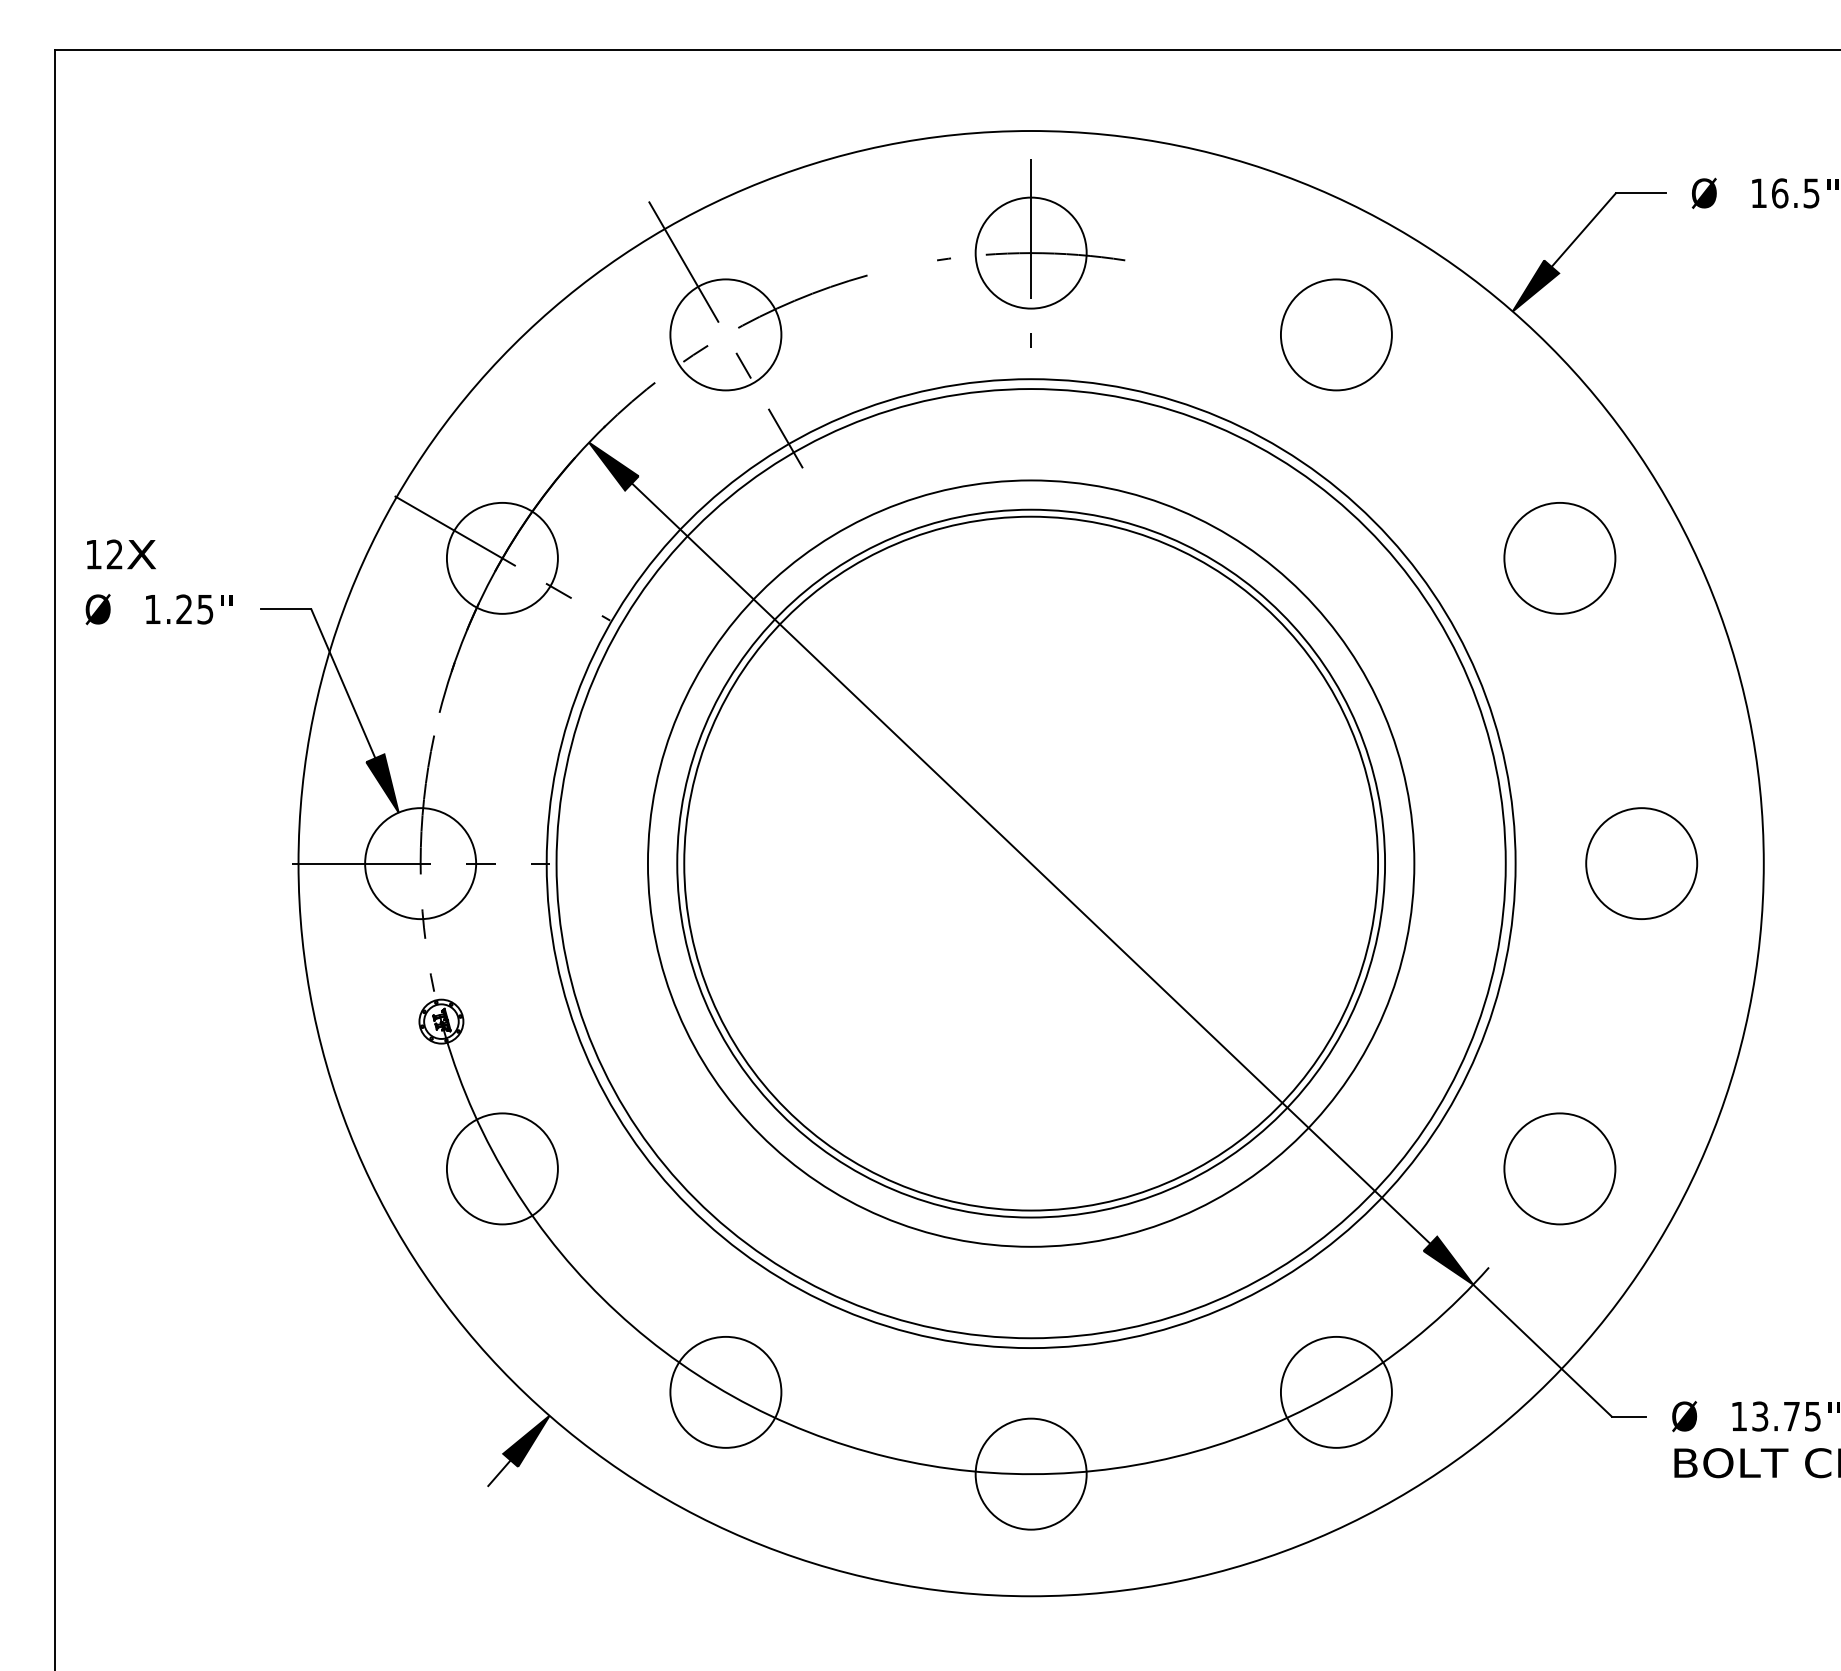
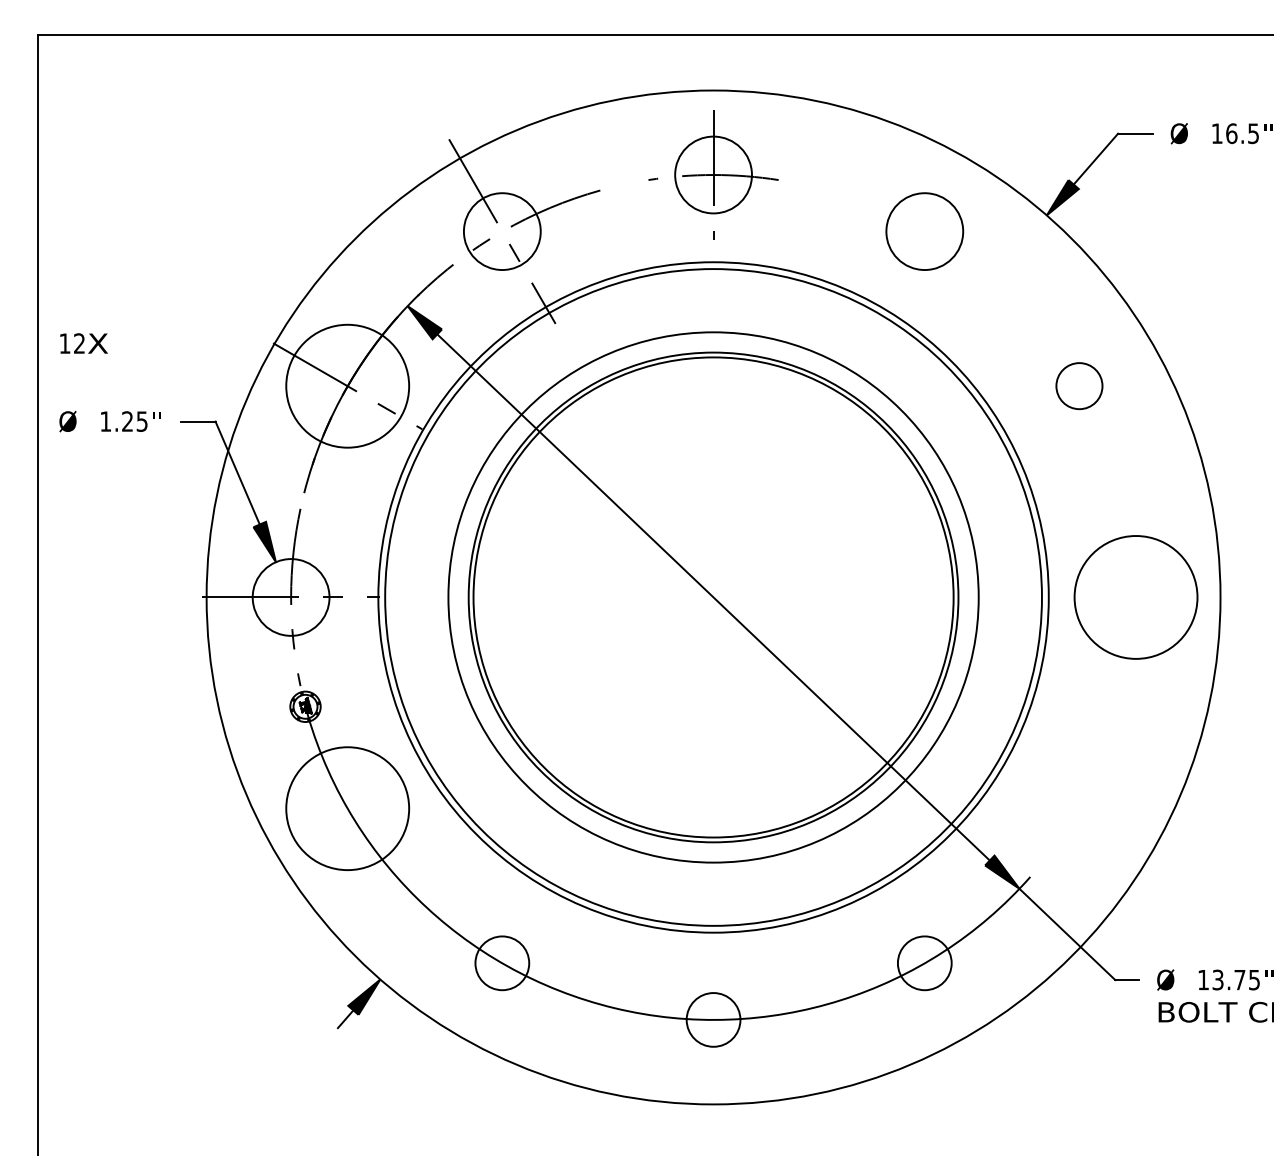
text: (120, 554) -> (83, 343), moved
circle: (502, 557) -> (347, 385), size x1.6
circle: (1560, 557) -> (1079, 385), size x0.6
circle: (1640, 863) -> (1135, 597), size x1.6
circle: (502, 1168) -> (347, 808), size x1.6
circle: (1560, 1168) -> (1079, 808), removed
circle: (724, 1391) -> (501, 962), size x0.7
circle: (1335, 1391) -> (924, 962), size x0.7
circle: (1031, 1473) -> (713, 1019), size x0.7

